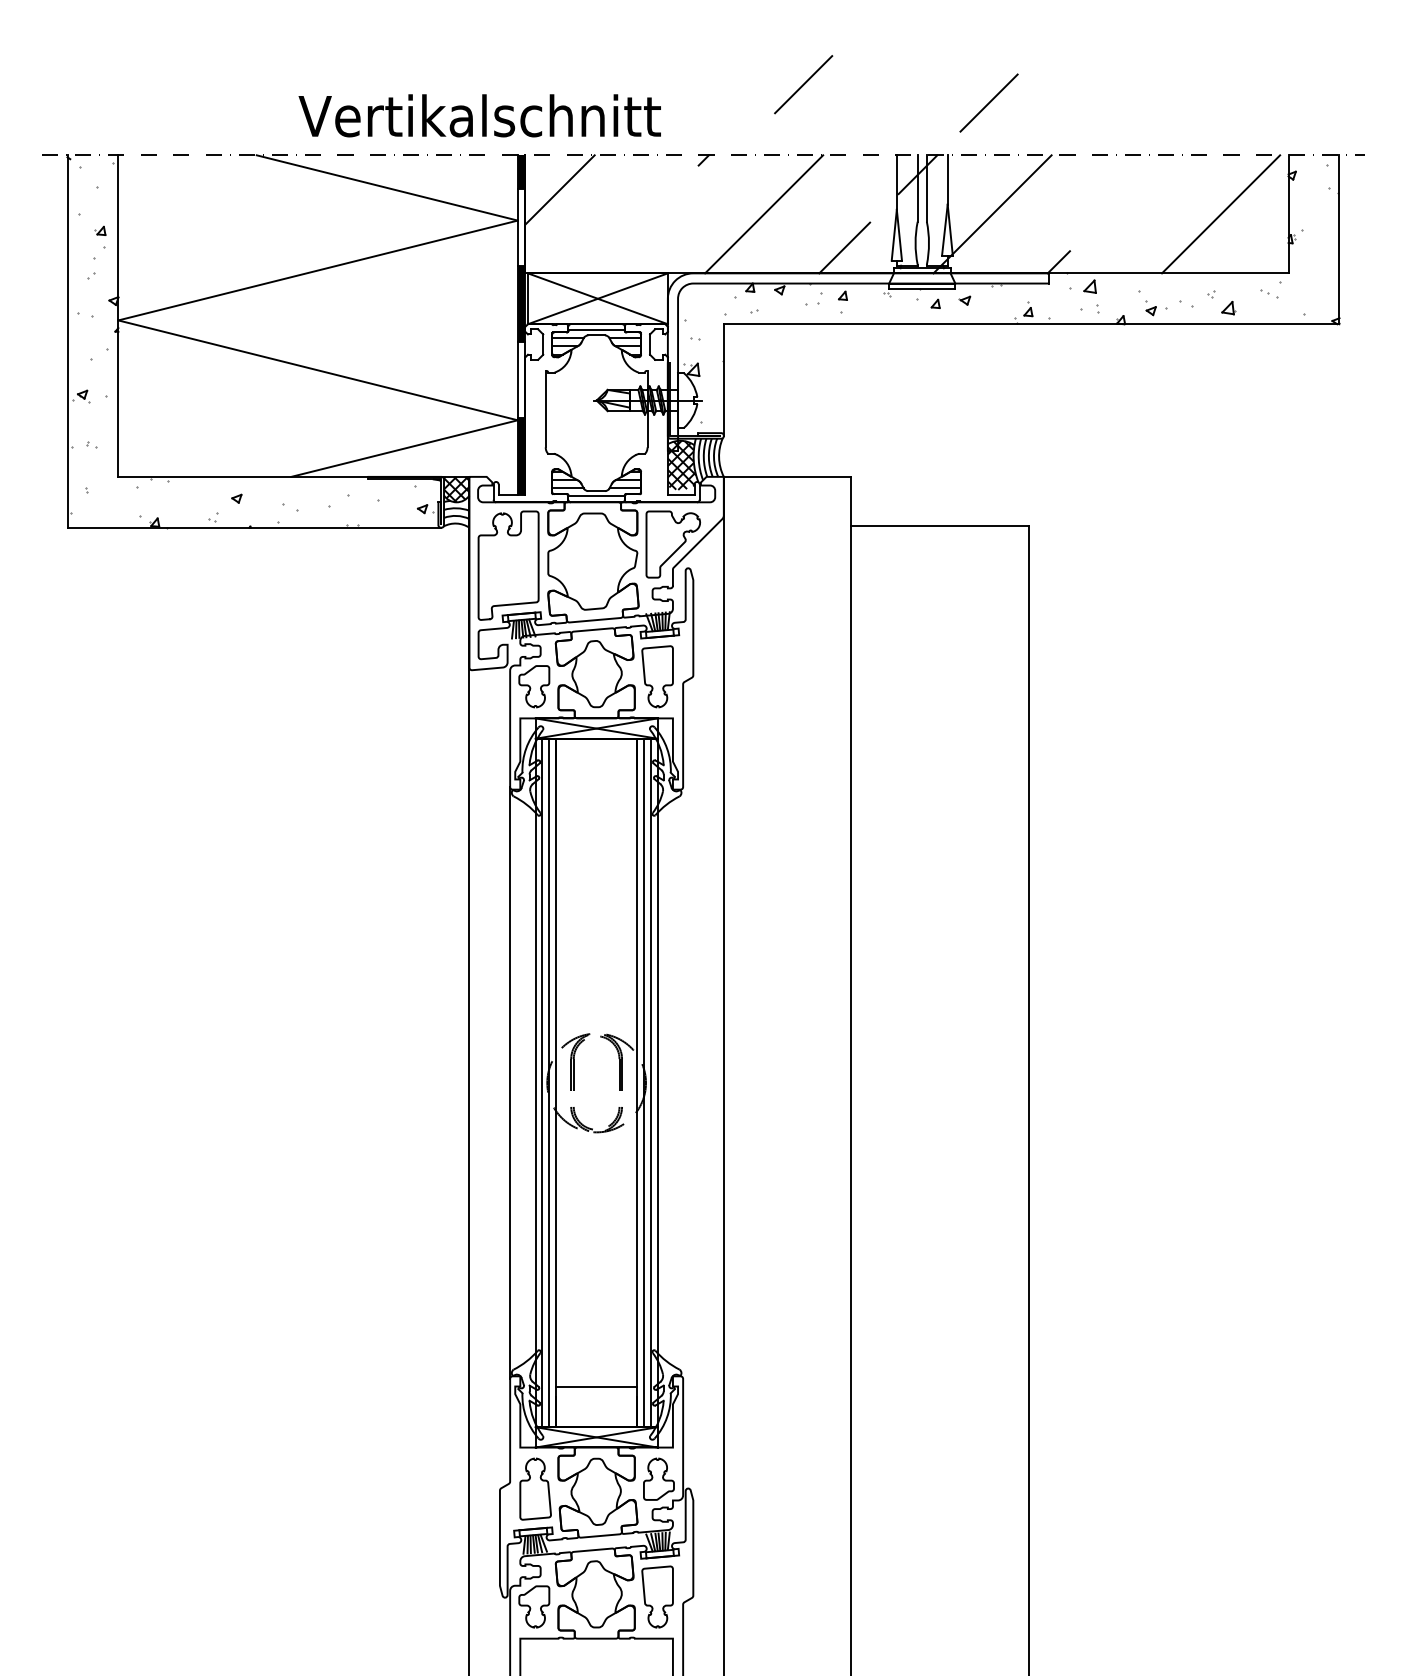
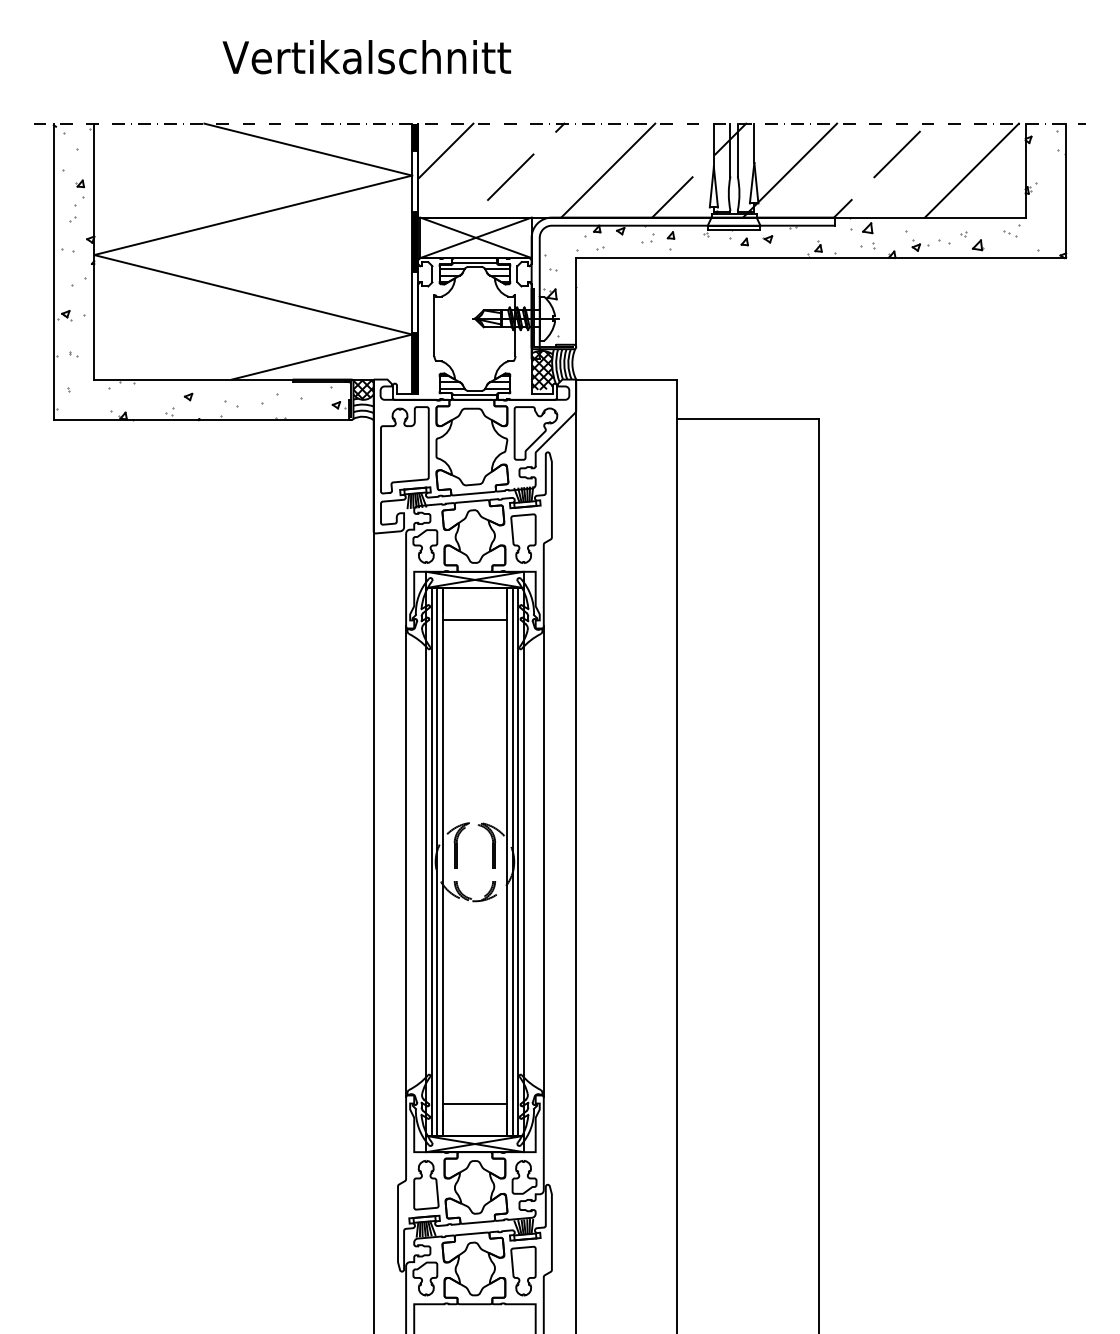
line: (803, 84) -> (510, 177), moved
line: (988, 102) -> (896, 154), moved
text: (479, 115) -> (366, 56), moved
line: (596, 779) -> (474, 620), added
line: (683, 1082) -> (544, 861), added

